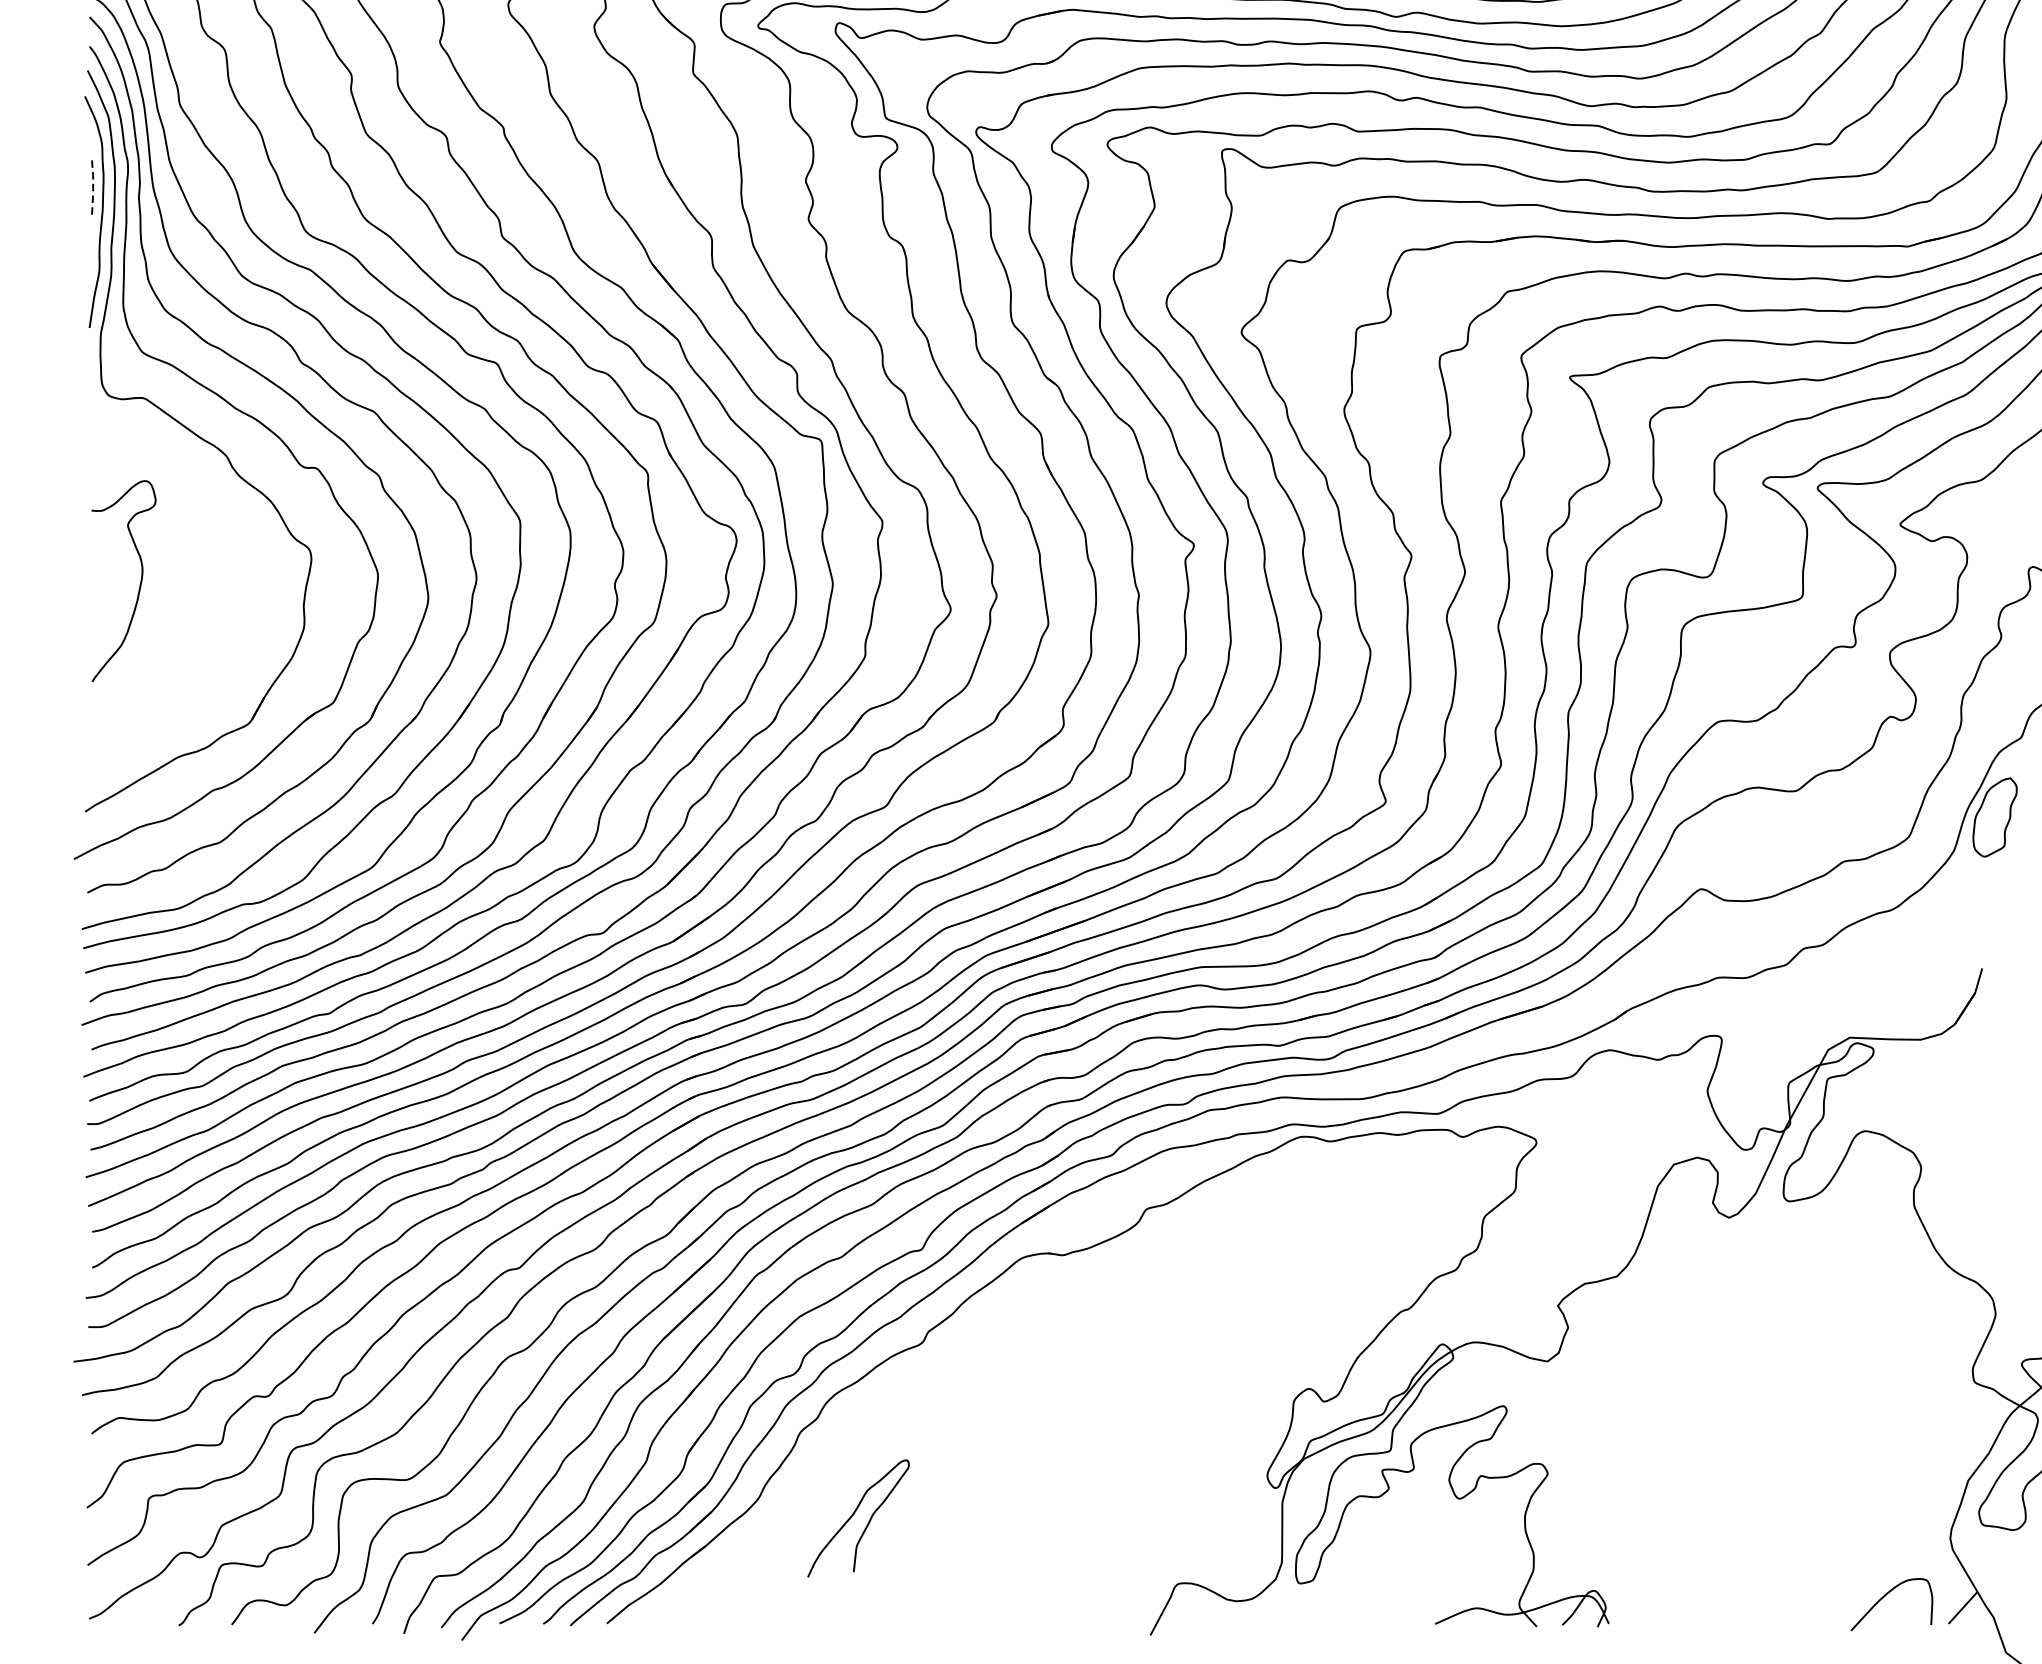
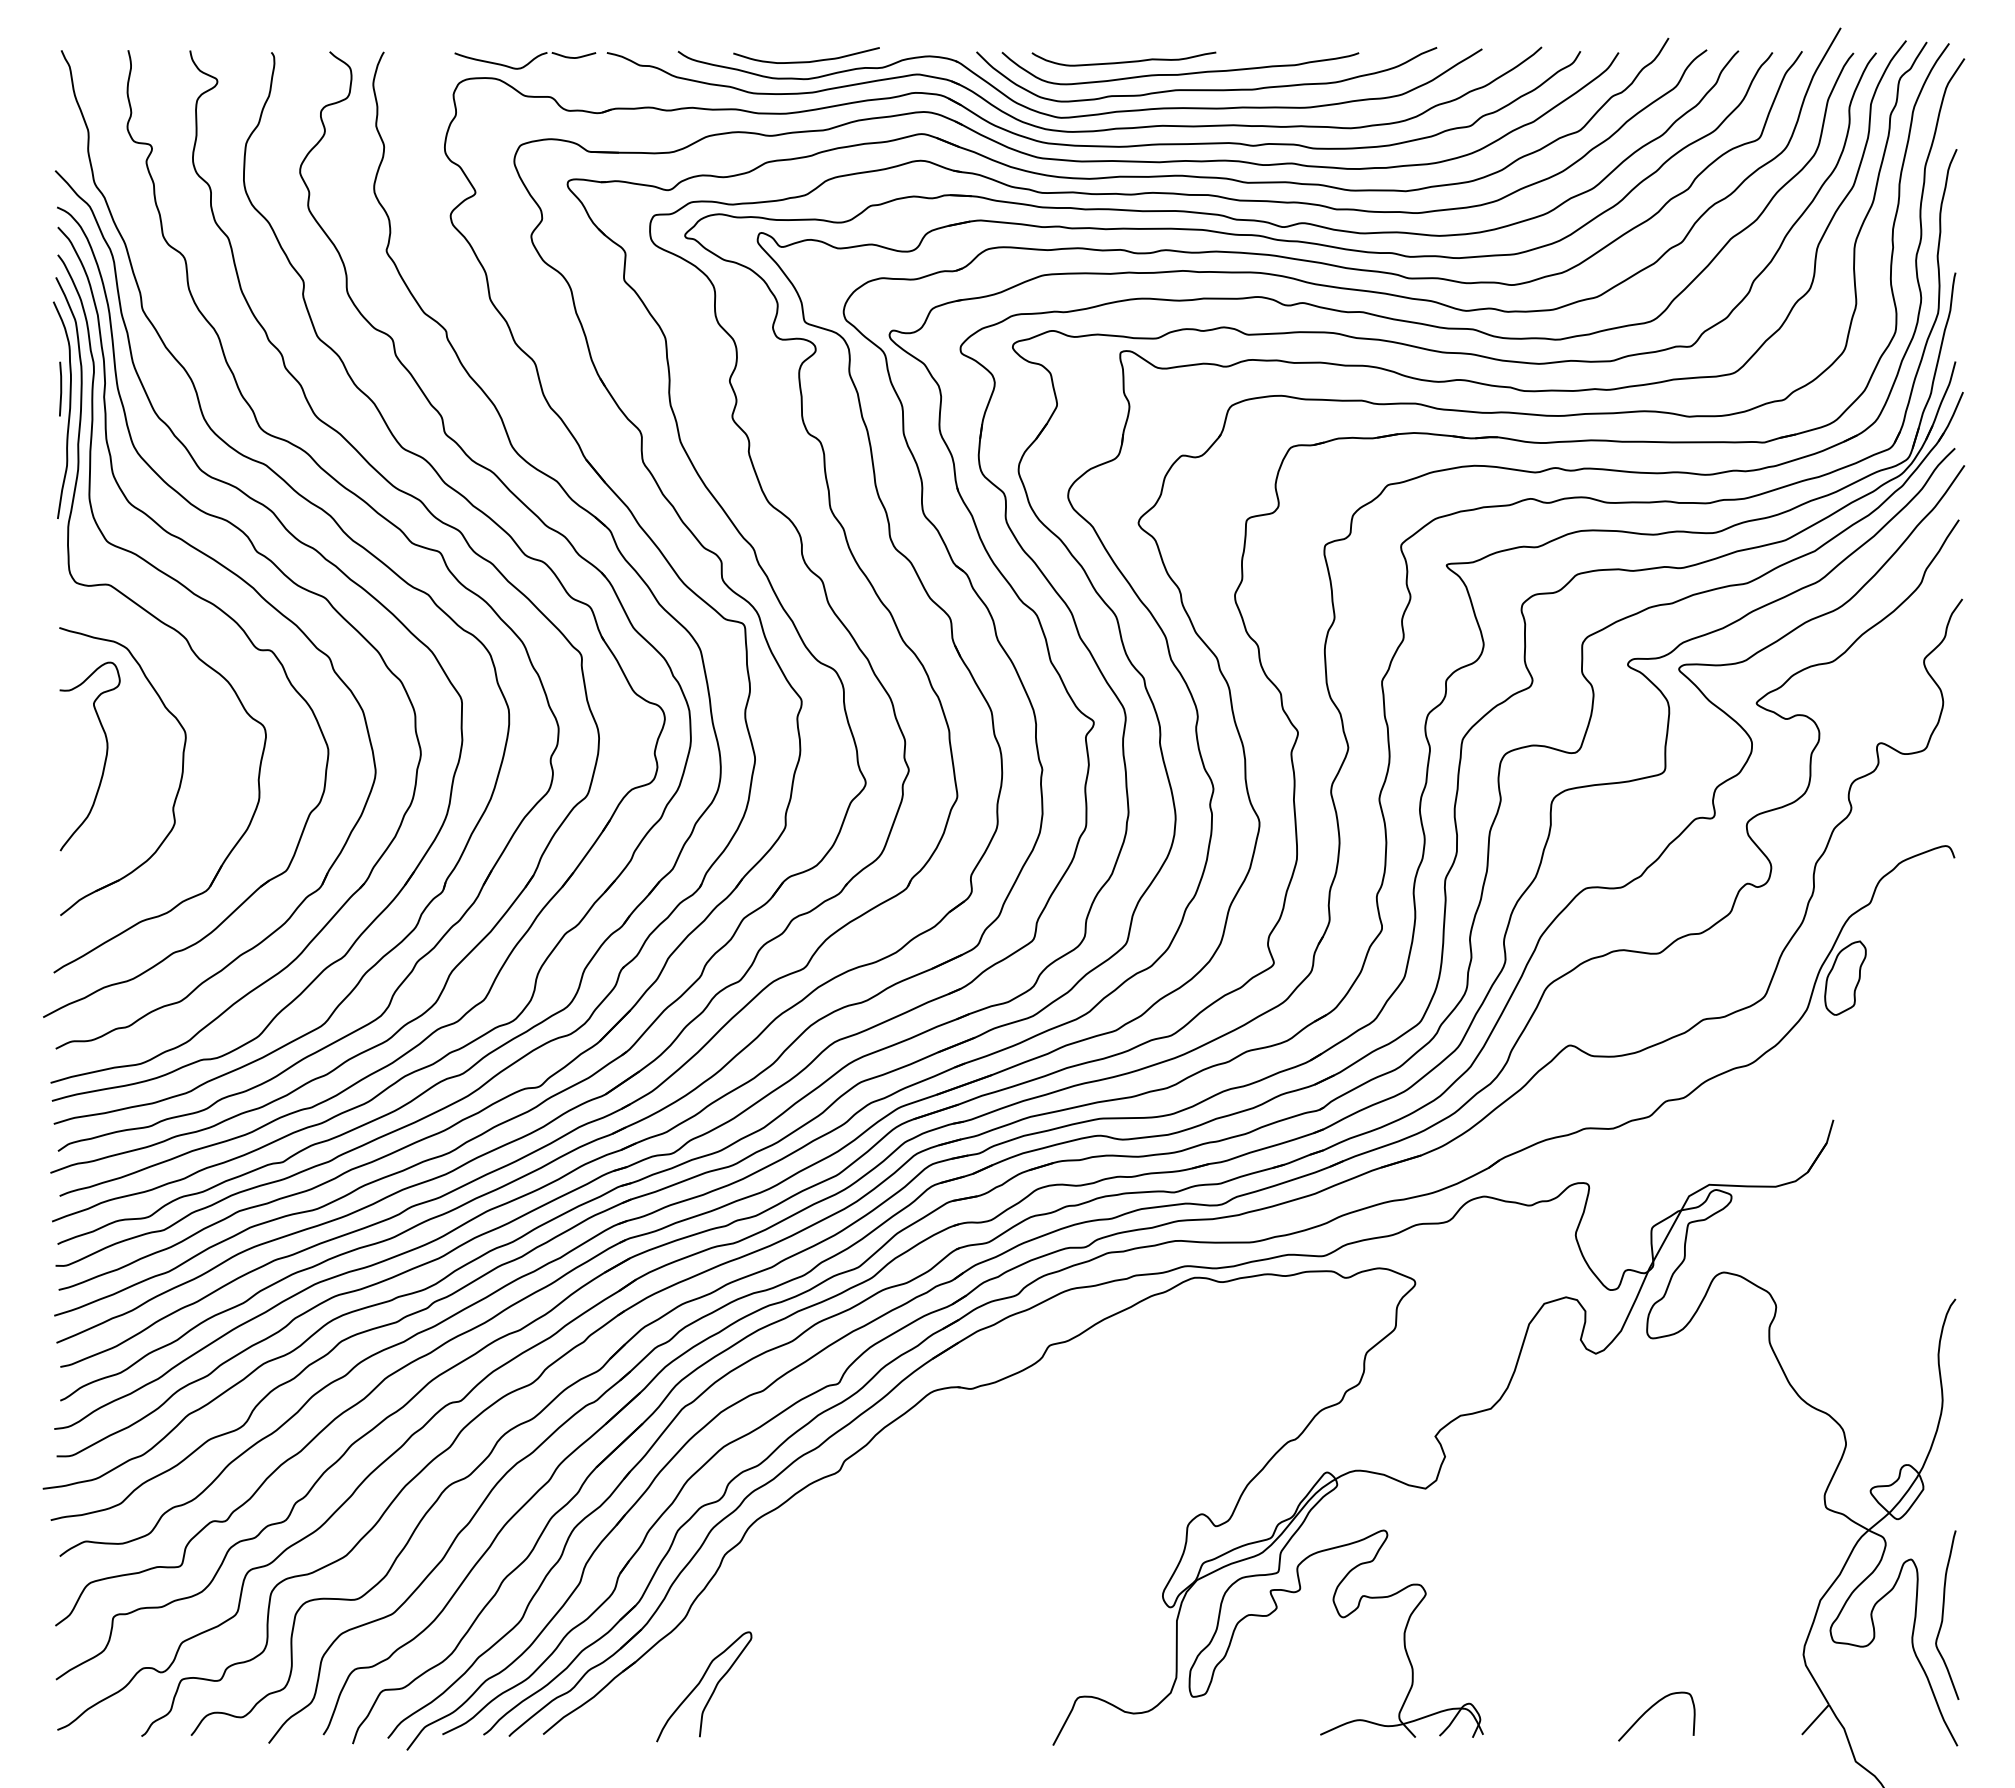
line: (93, 188) -> (61, 388), dashed -> solid
part: (219, 608) -> (179, 782), added
curve: (854, 1514) -> (700, 1683), moved
curve: (1885, 1596) -> (1650, 1709), moved

